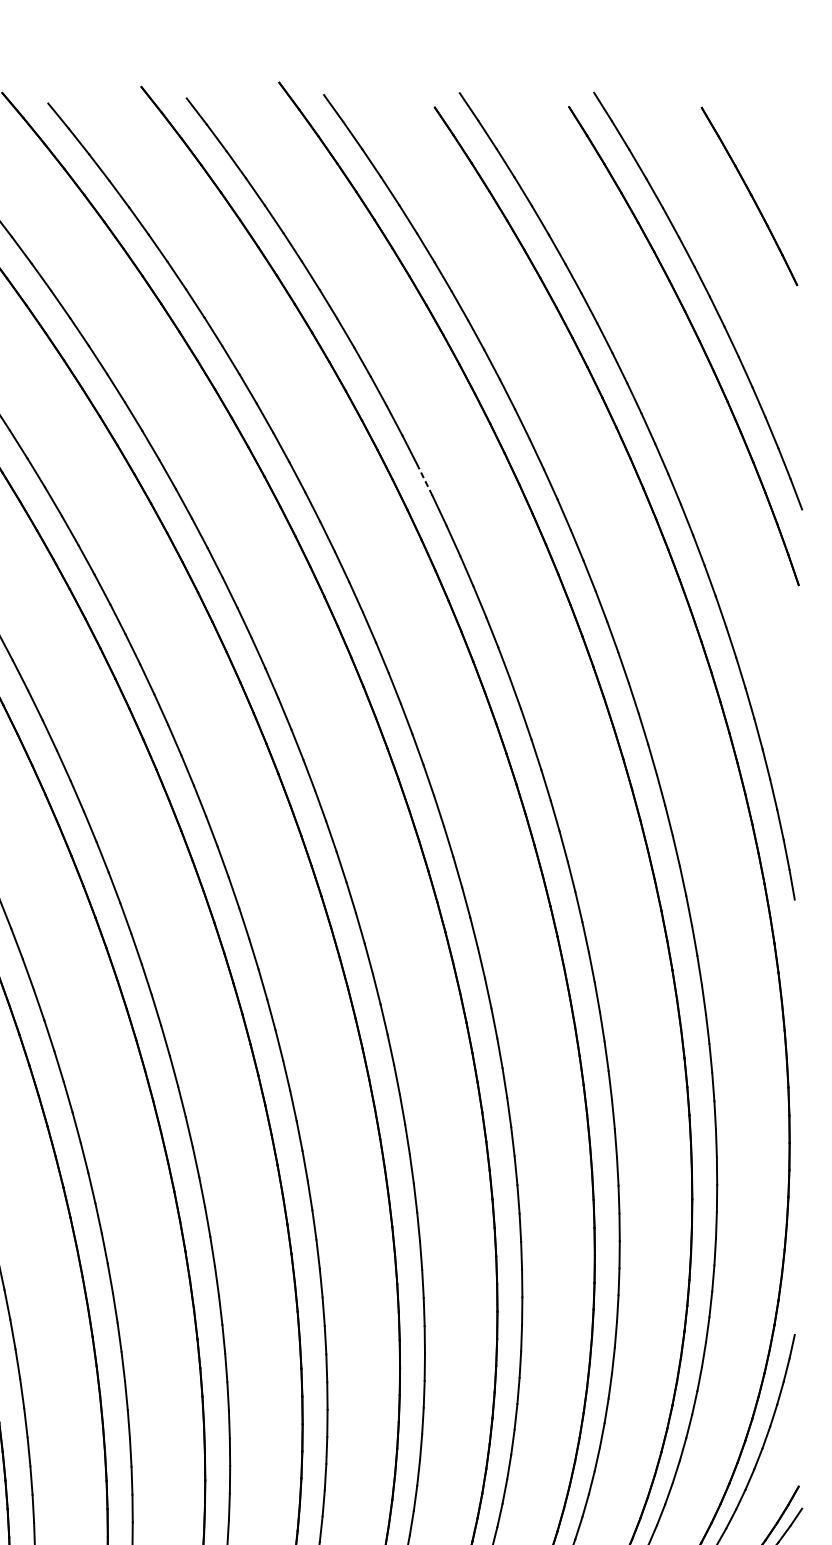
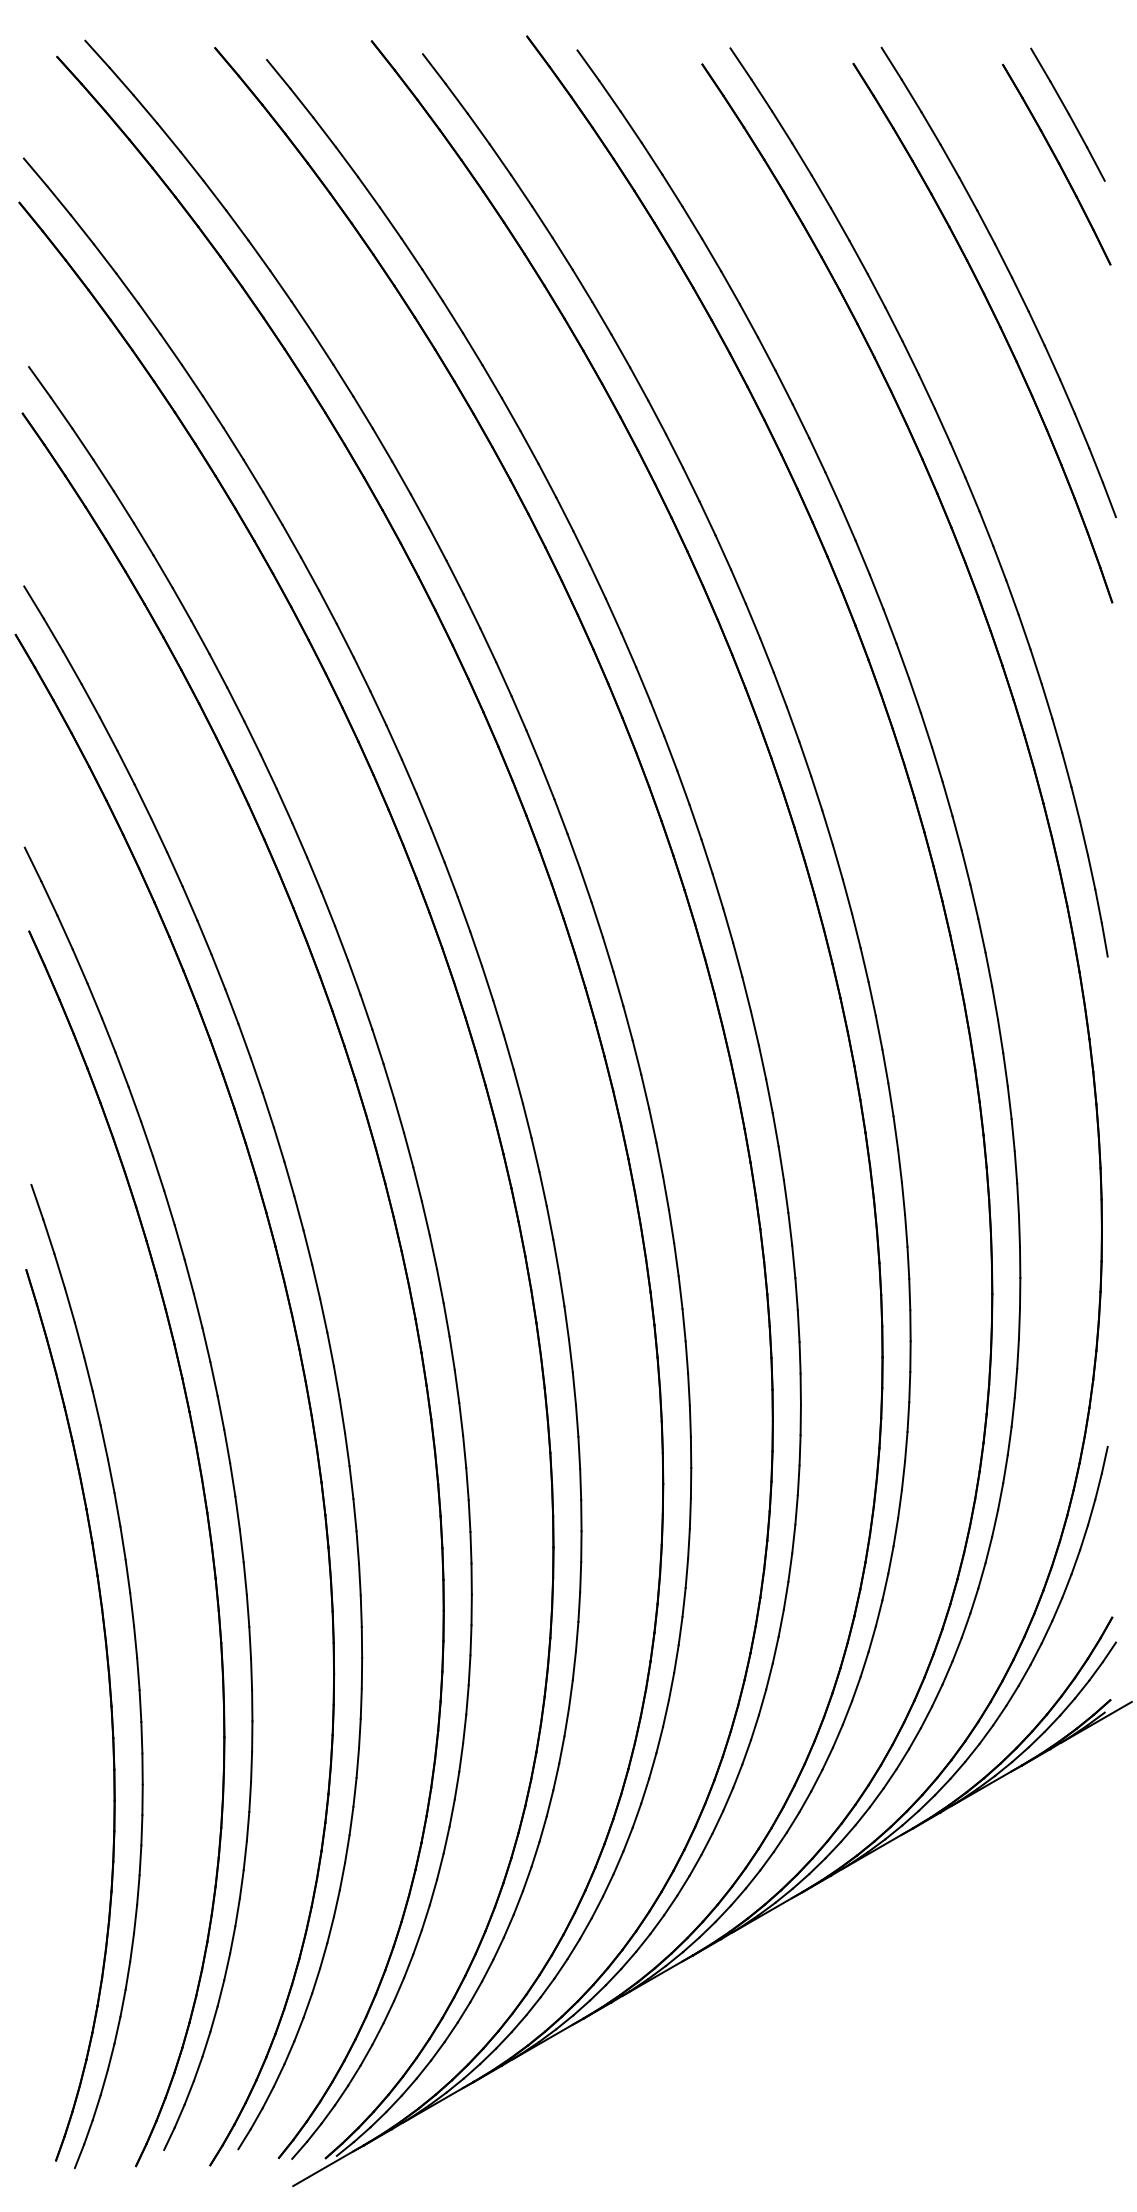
part: (759, 151) -> (1067, 114), added
line: (425, 480) -> (691, 484), dashed -> solid

